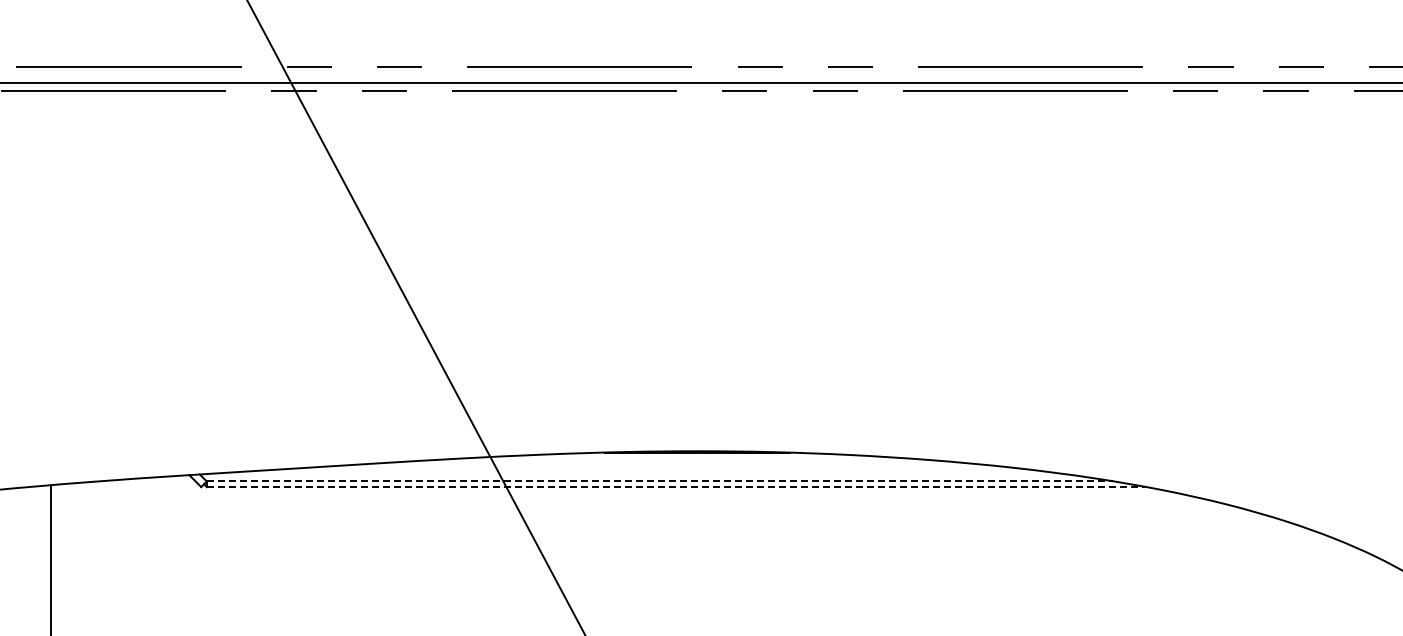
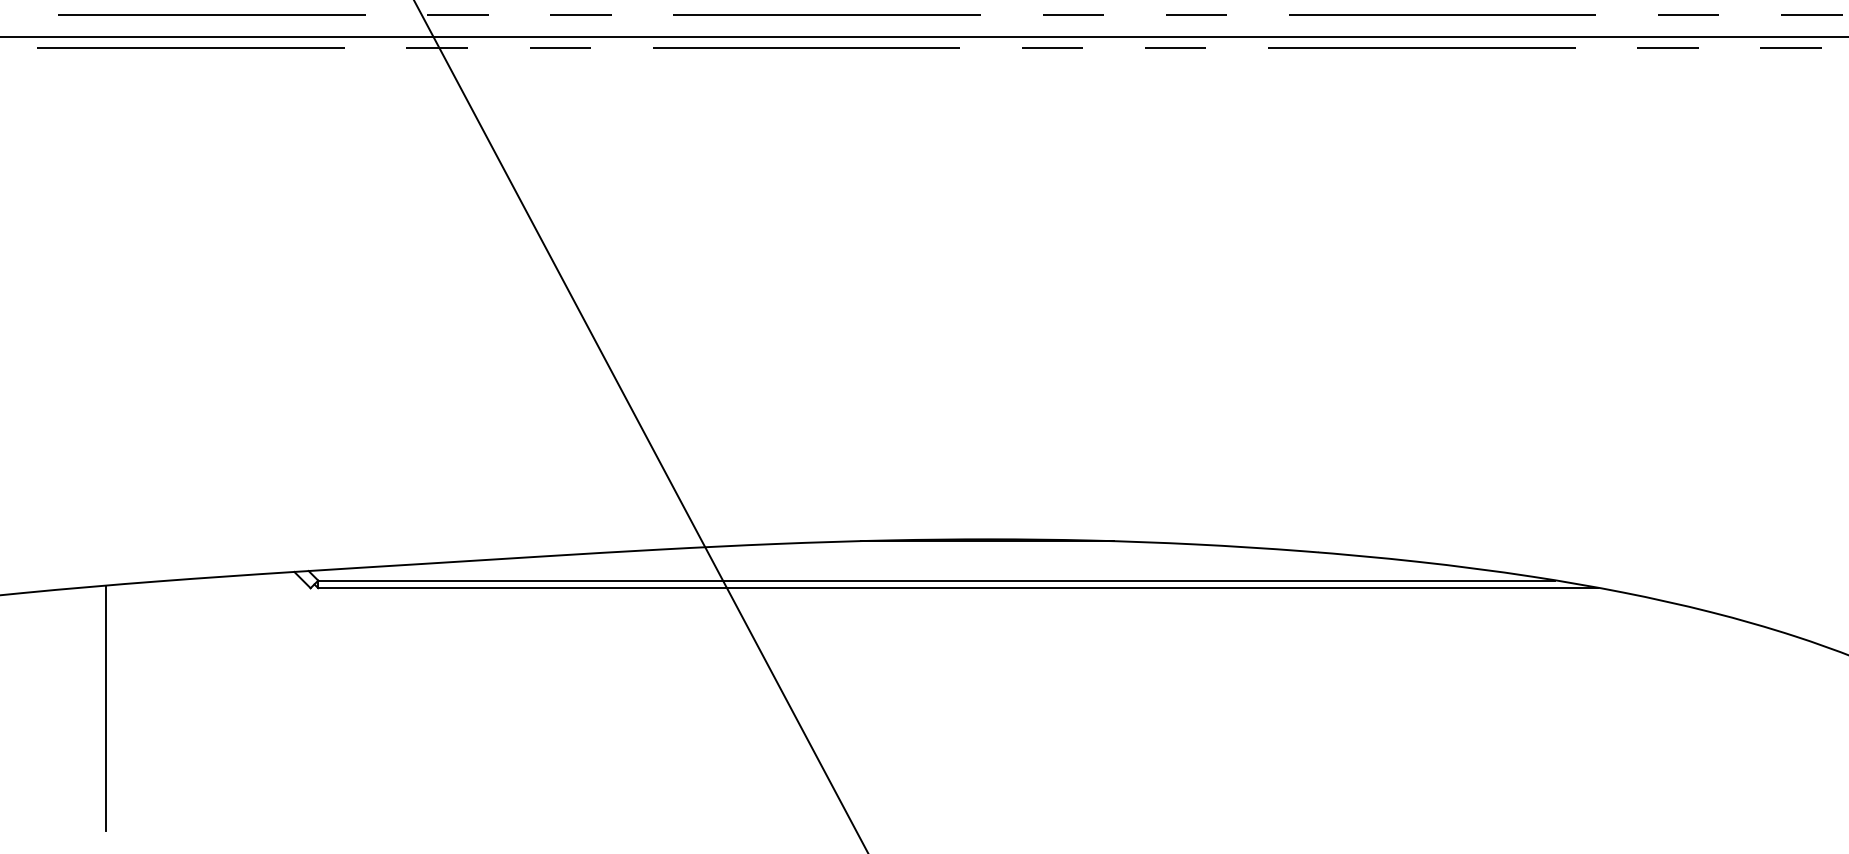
line: (660, 481) -> (937, 580), dashed -> solid
line: (676, 487) -> (959, 588), dashed -> solid

